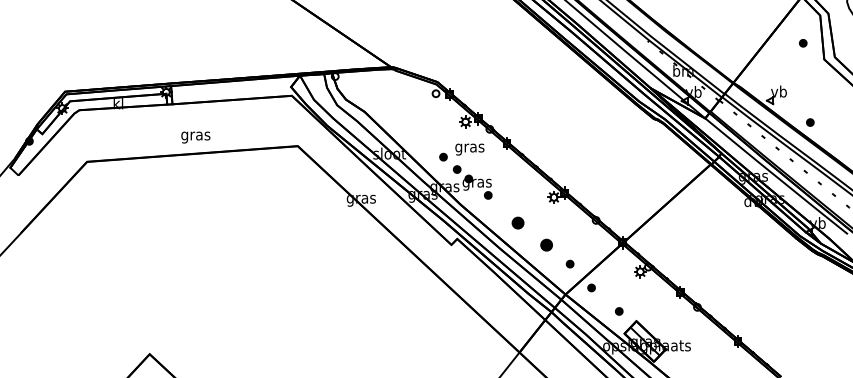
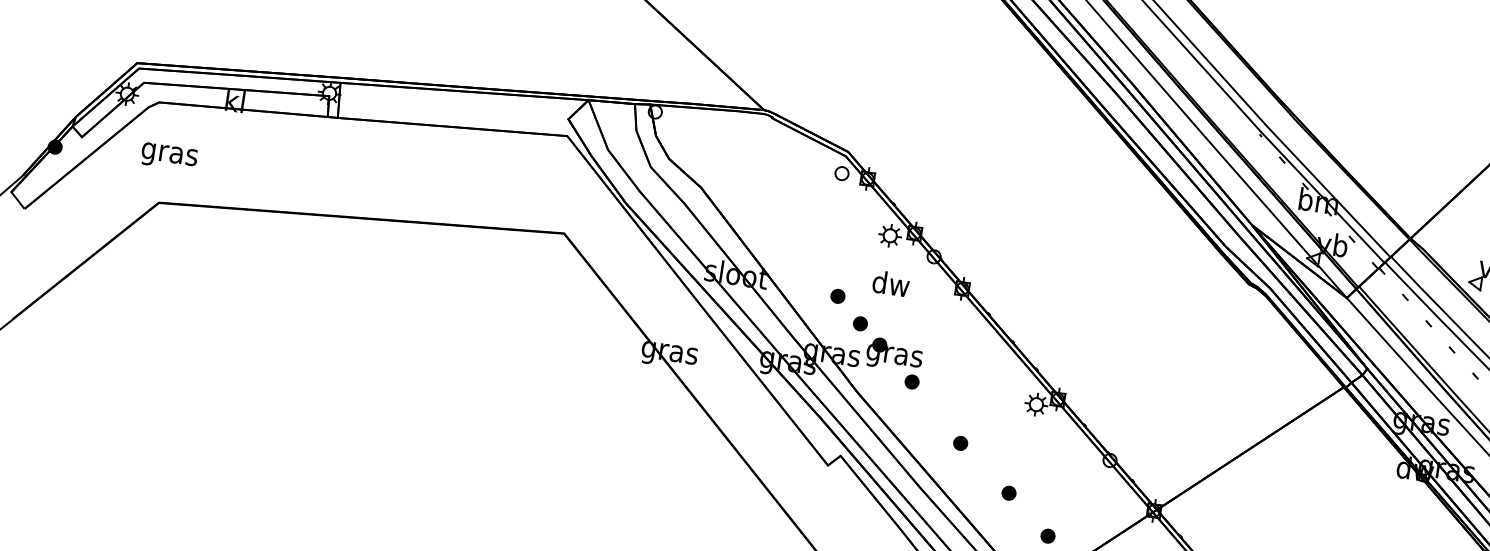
text: (195, 137) -> (168, 156), moved
text: (469, 147) -> (890, 285), gras -> dw
part: (517, 223) -> (959, 443), size x0.62
part: (546, 244) -> (1008, 492), size x0.62

